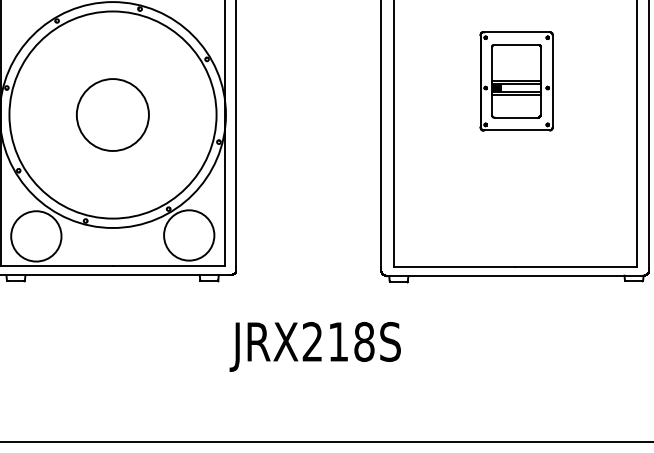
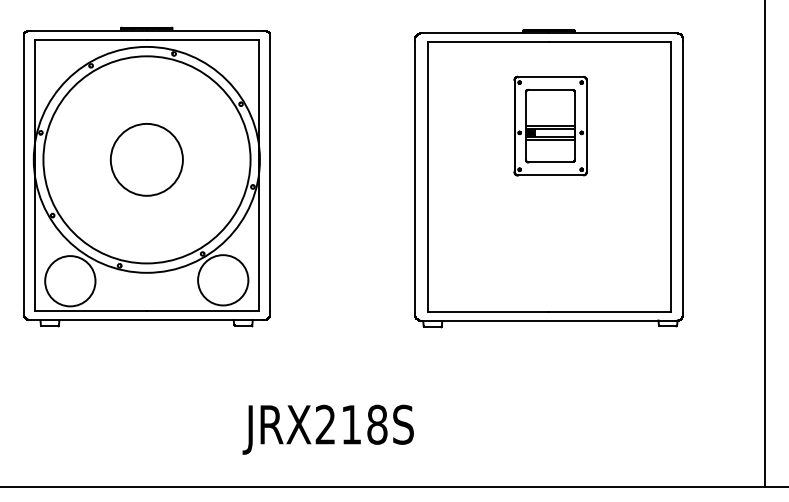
text: (314, 346) -> (327, 429), moved

